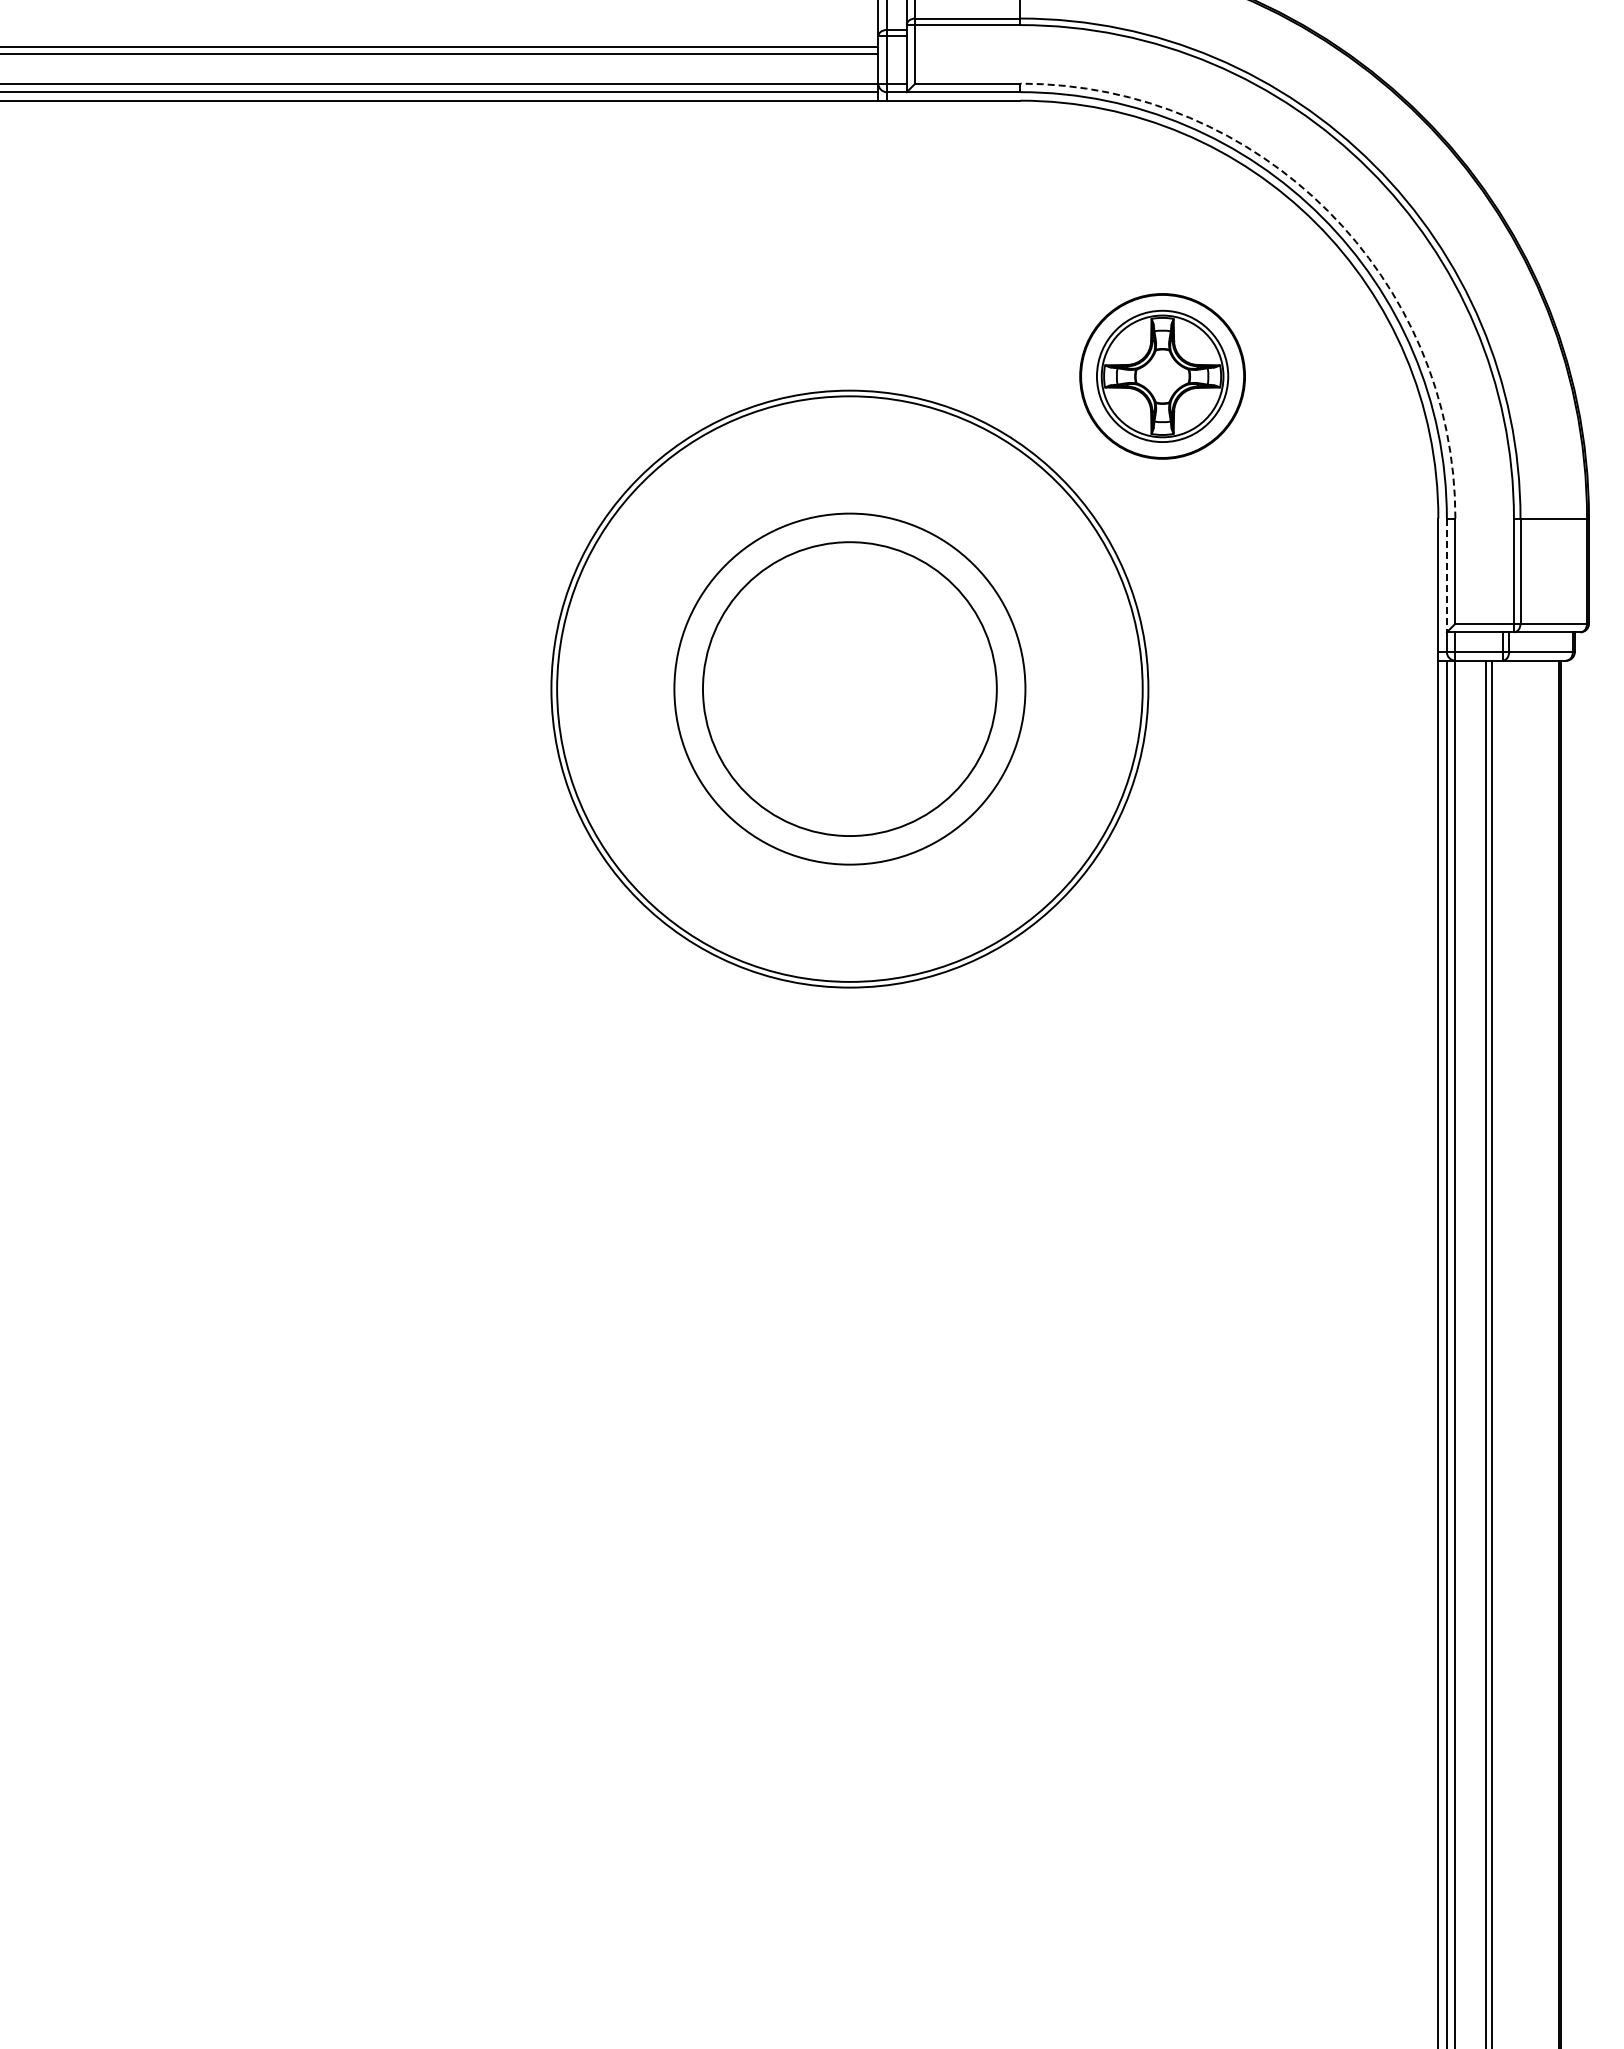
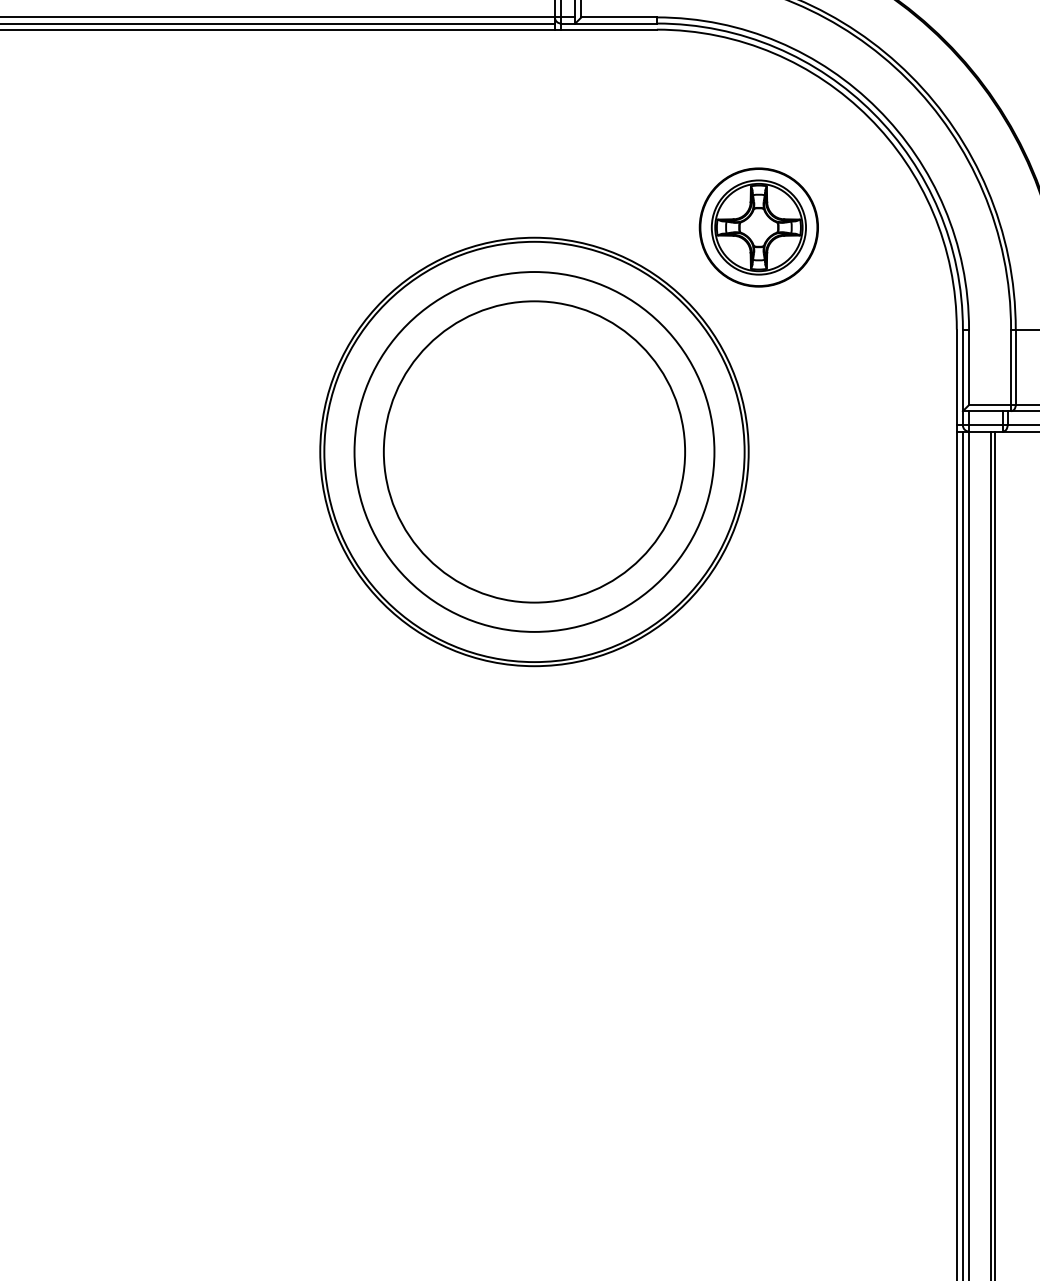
arc: (1328, 211) -> (877, 109), dashed -> solid
line: (1446, 575) -> (962, 370), dashed -> solid
circle: (849, 688) -> (534, 451), size x1.43
circle: (849, 689) -> (534, 452), size x1.43

